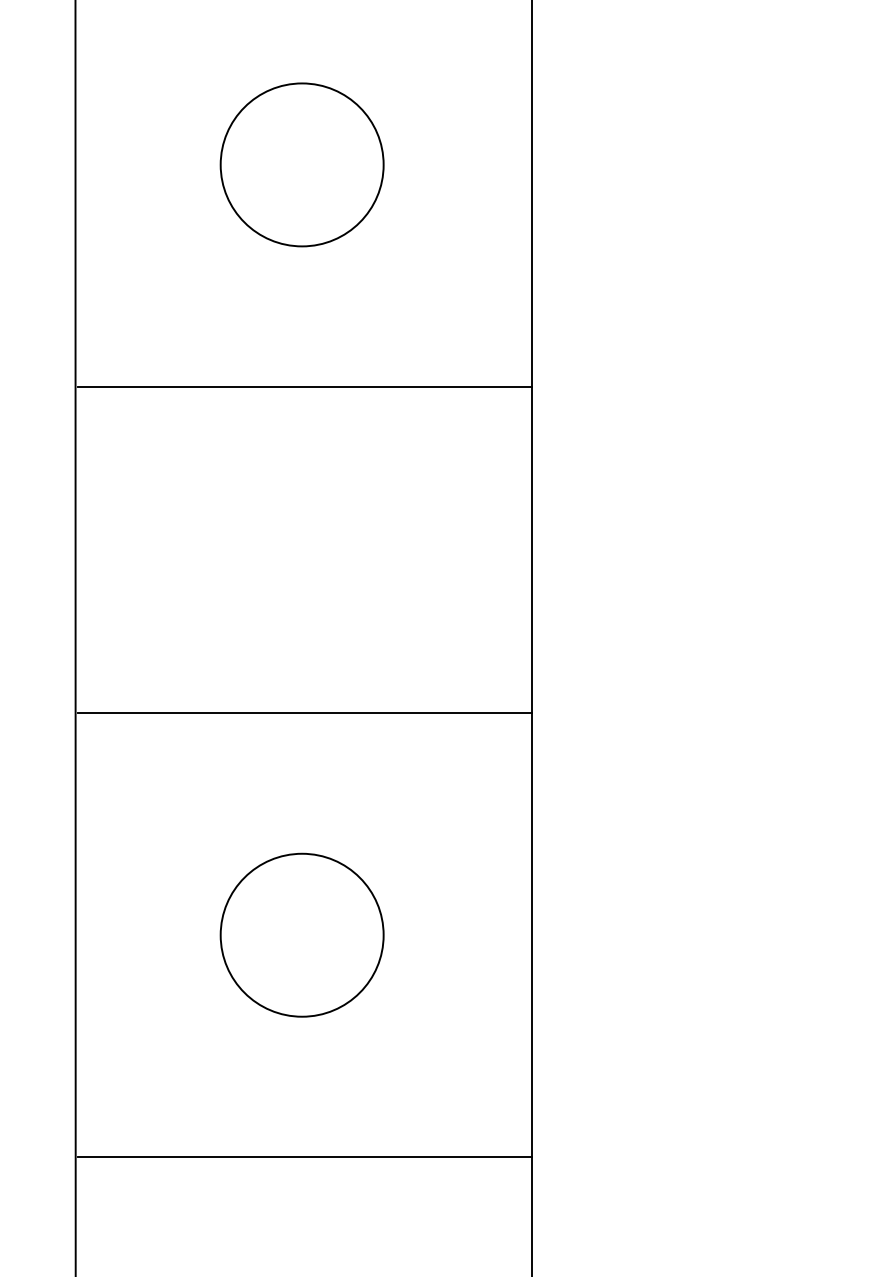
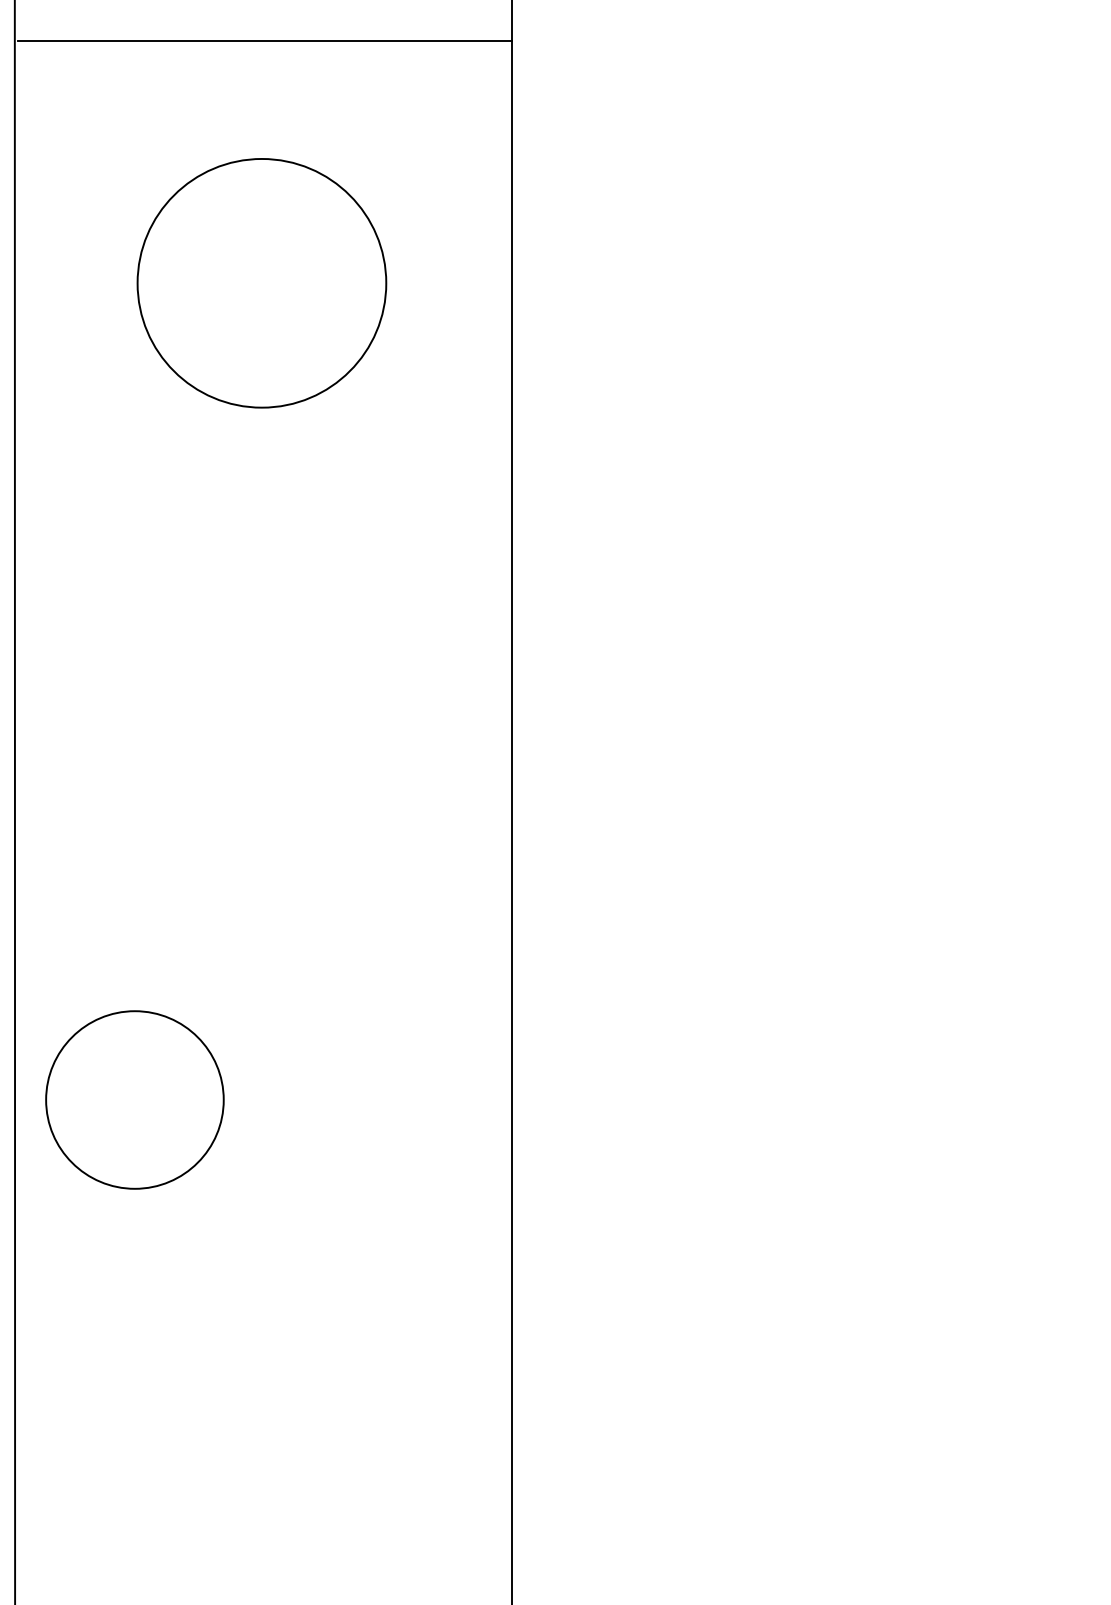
circle: (301, 165) -> (261, 283), size x1.4
line: (304, 387) -> (264, 525), removed
line: (304, 712) -> (264, 880), removed
circle: (301, 934) -> (134, 1099), moved
line: (304, 1157) -> (264, 1365), removed

